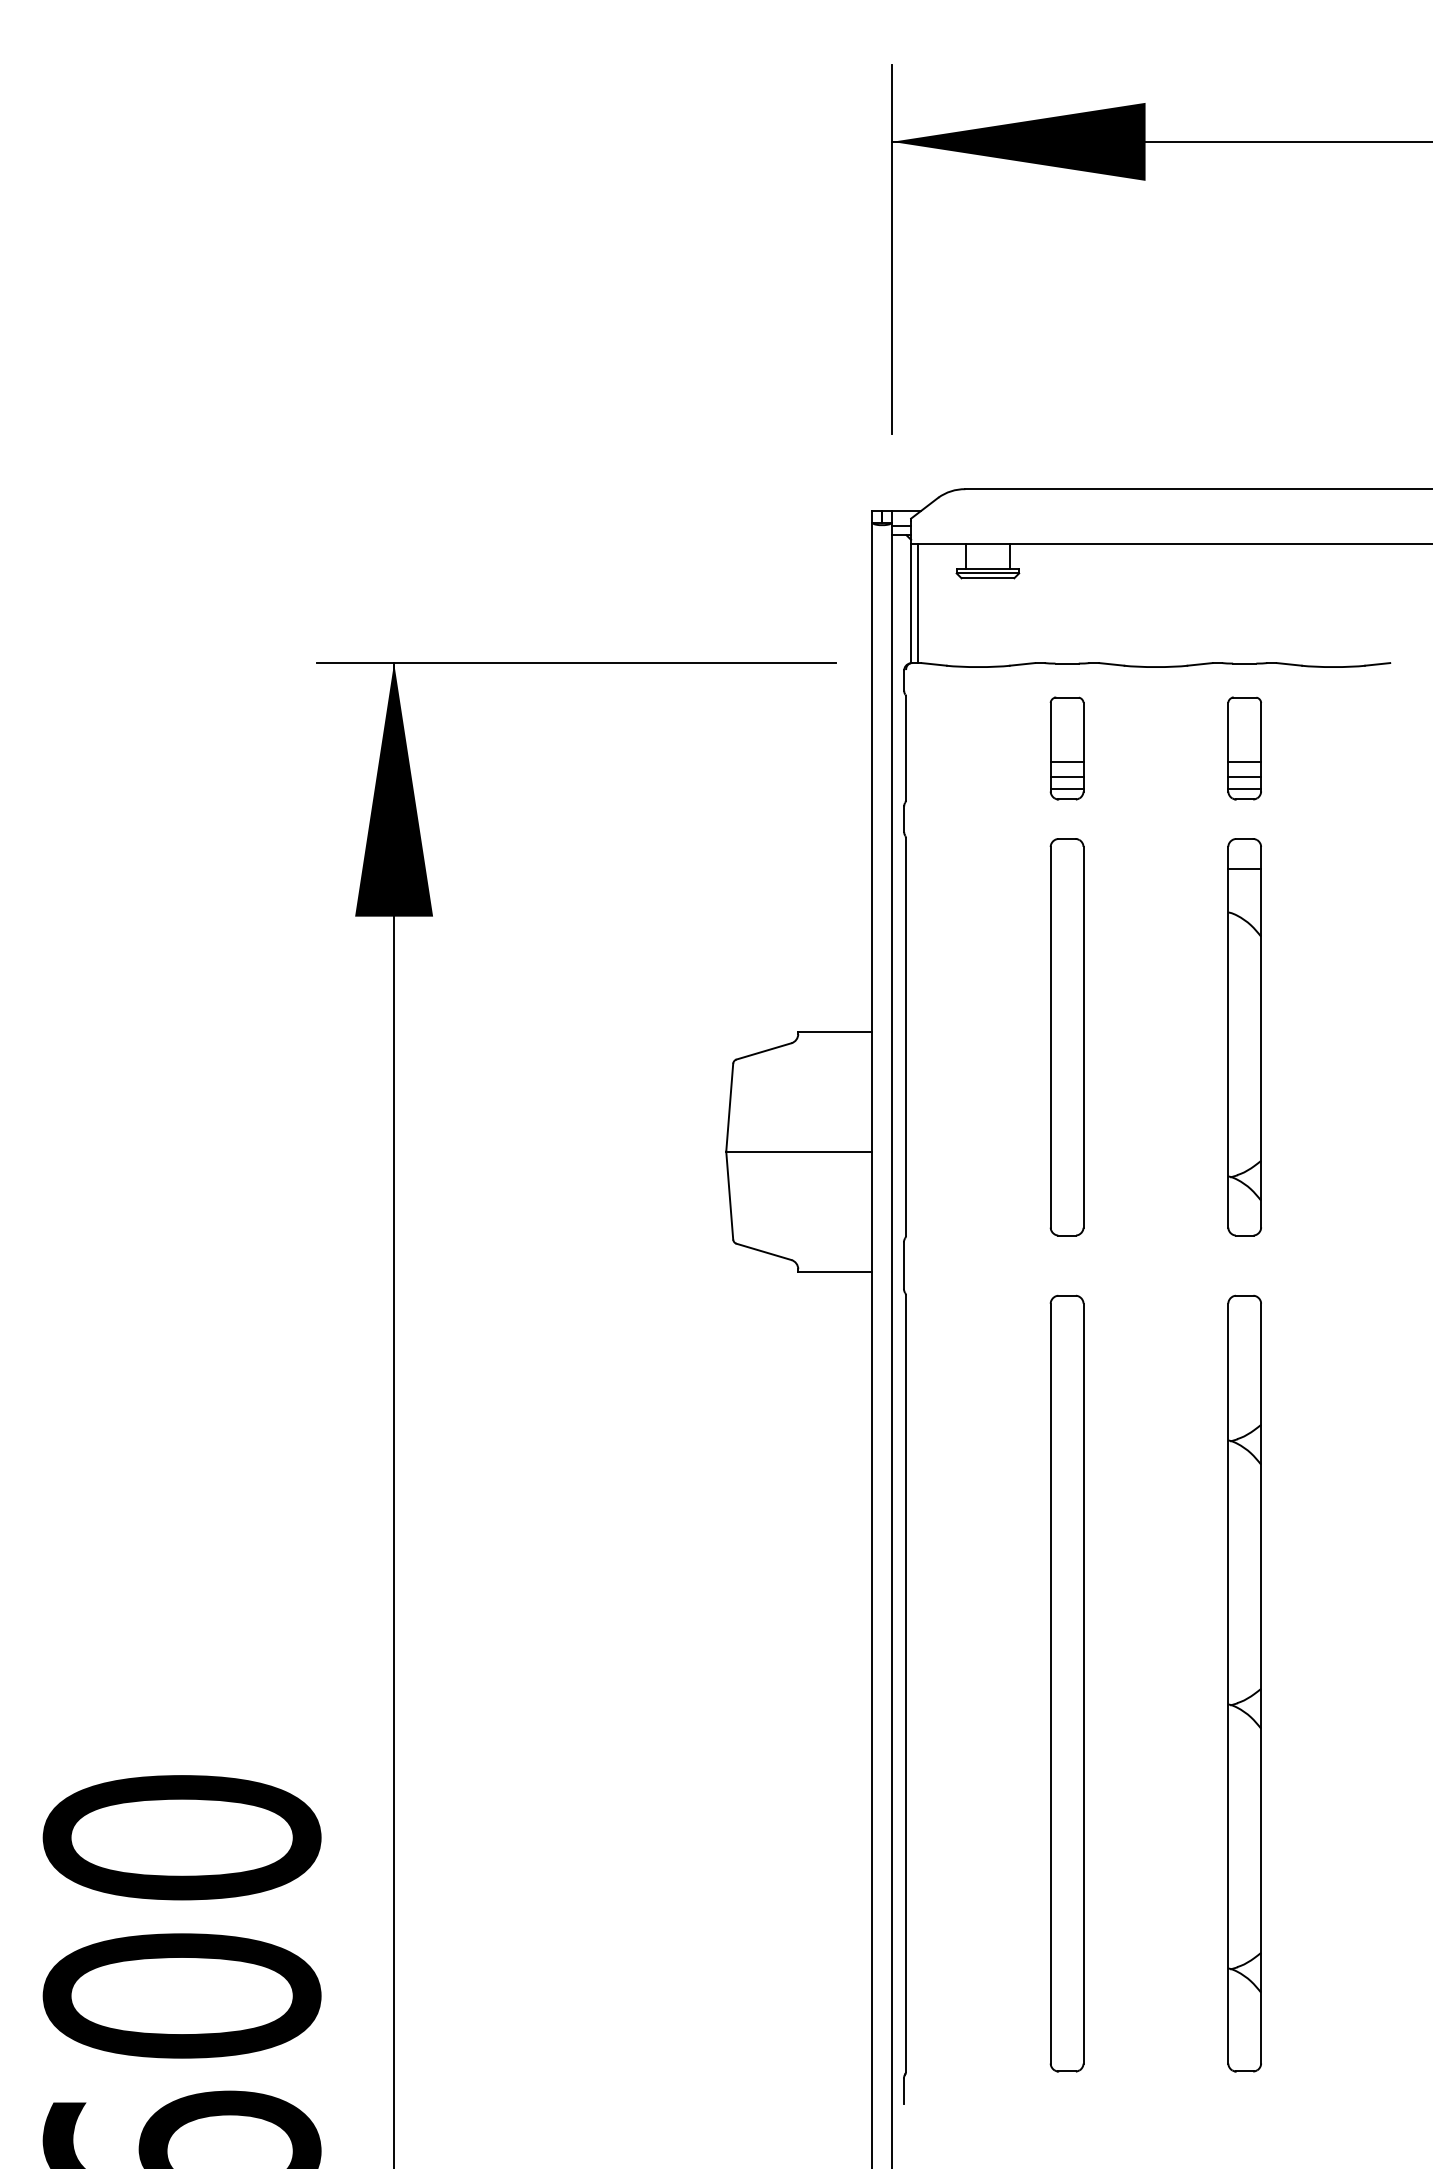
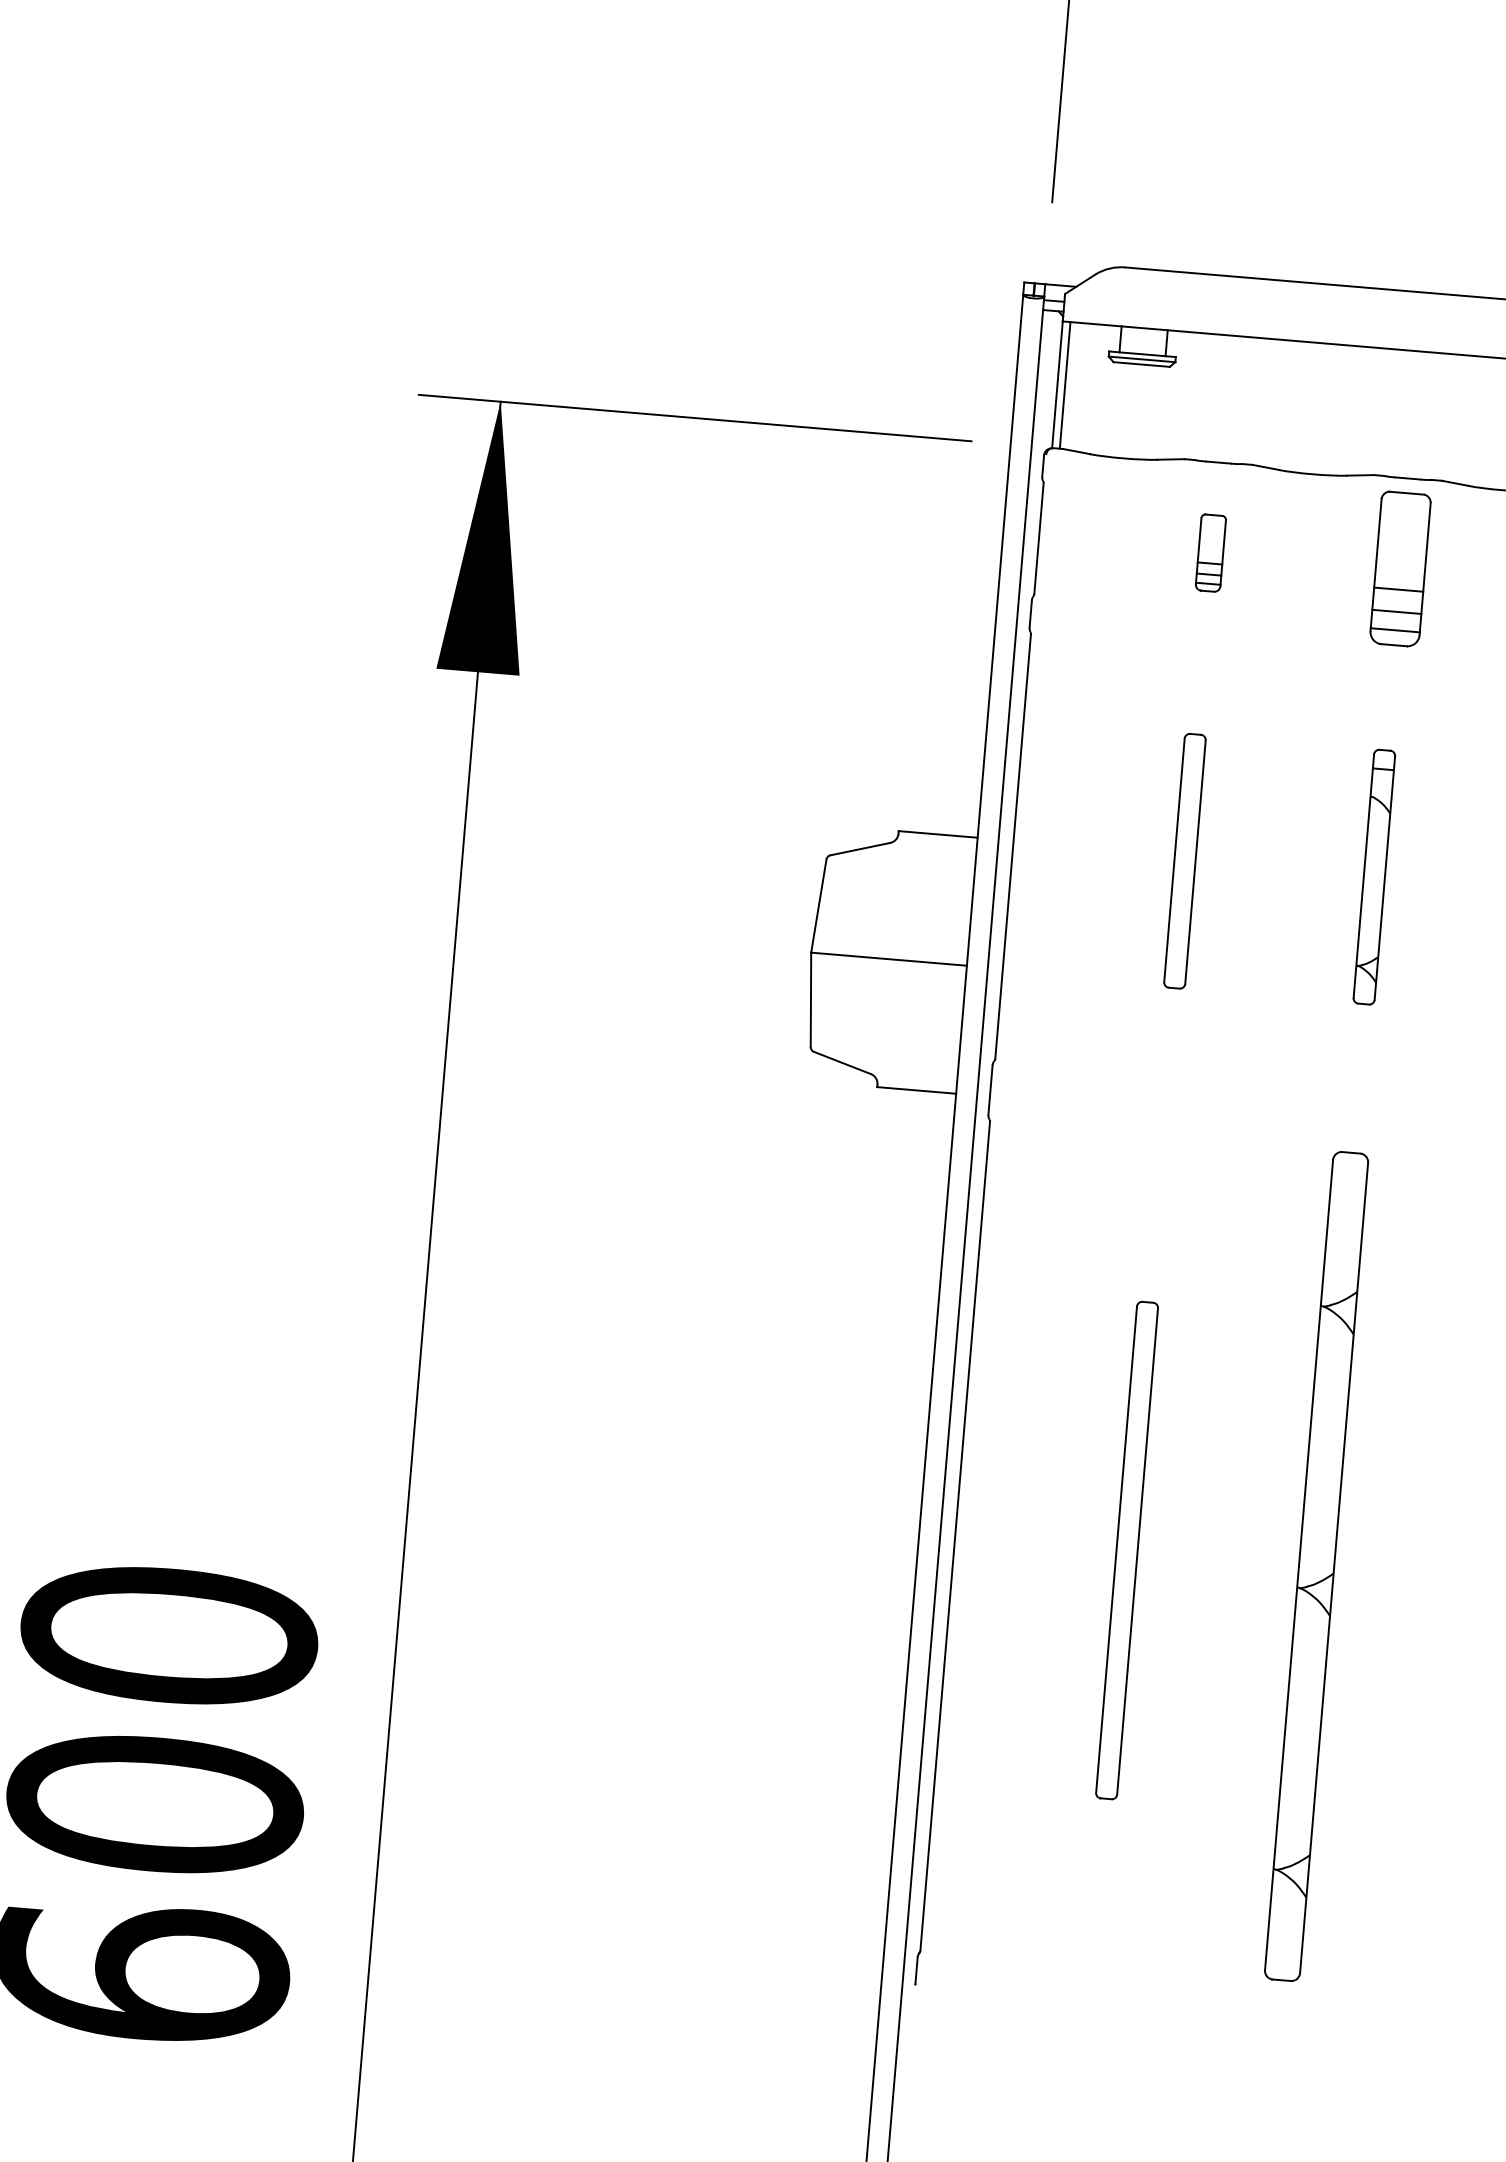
part: (1066, 748) -> (1210, 553), size x0.7
part: (1244, 748) -> (1400, 569), size x1.4
part: (1066, 1037) -> (1184, 861), size x0.6
part: (1244, 1037) -> (1374, 877), size x0.6
part: (1066, 1683) -> (1126, 1550), size x0.6

